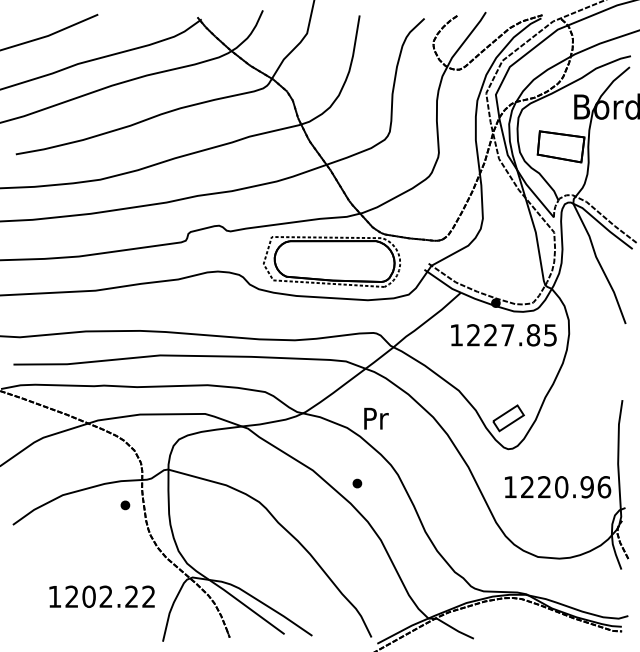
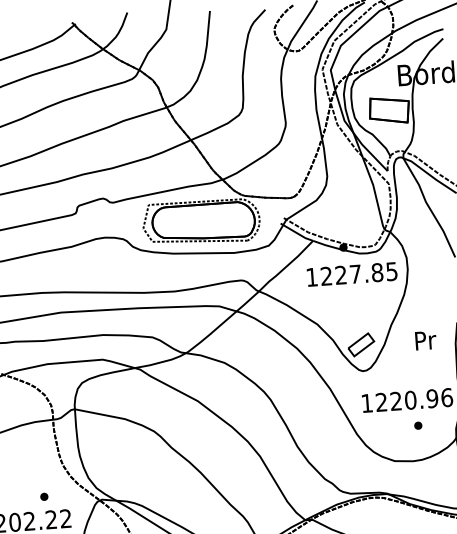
text: (376, 418) -> (425, 340), moved
part: (357, 483) -> (418, 425), moved
part: (125, 505) -> (44, 496), moved

